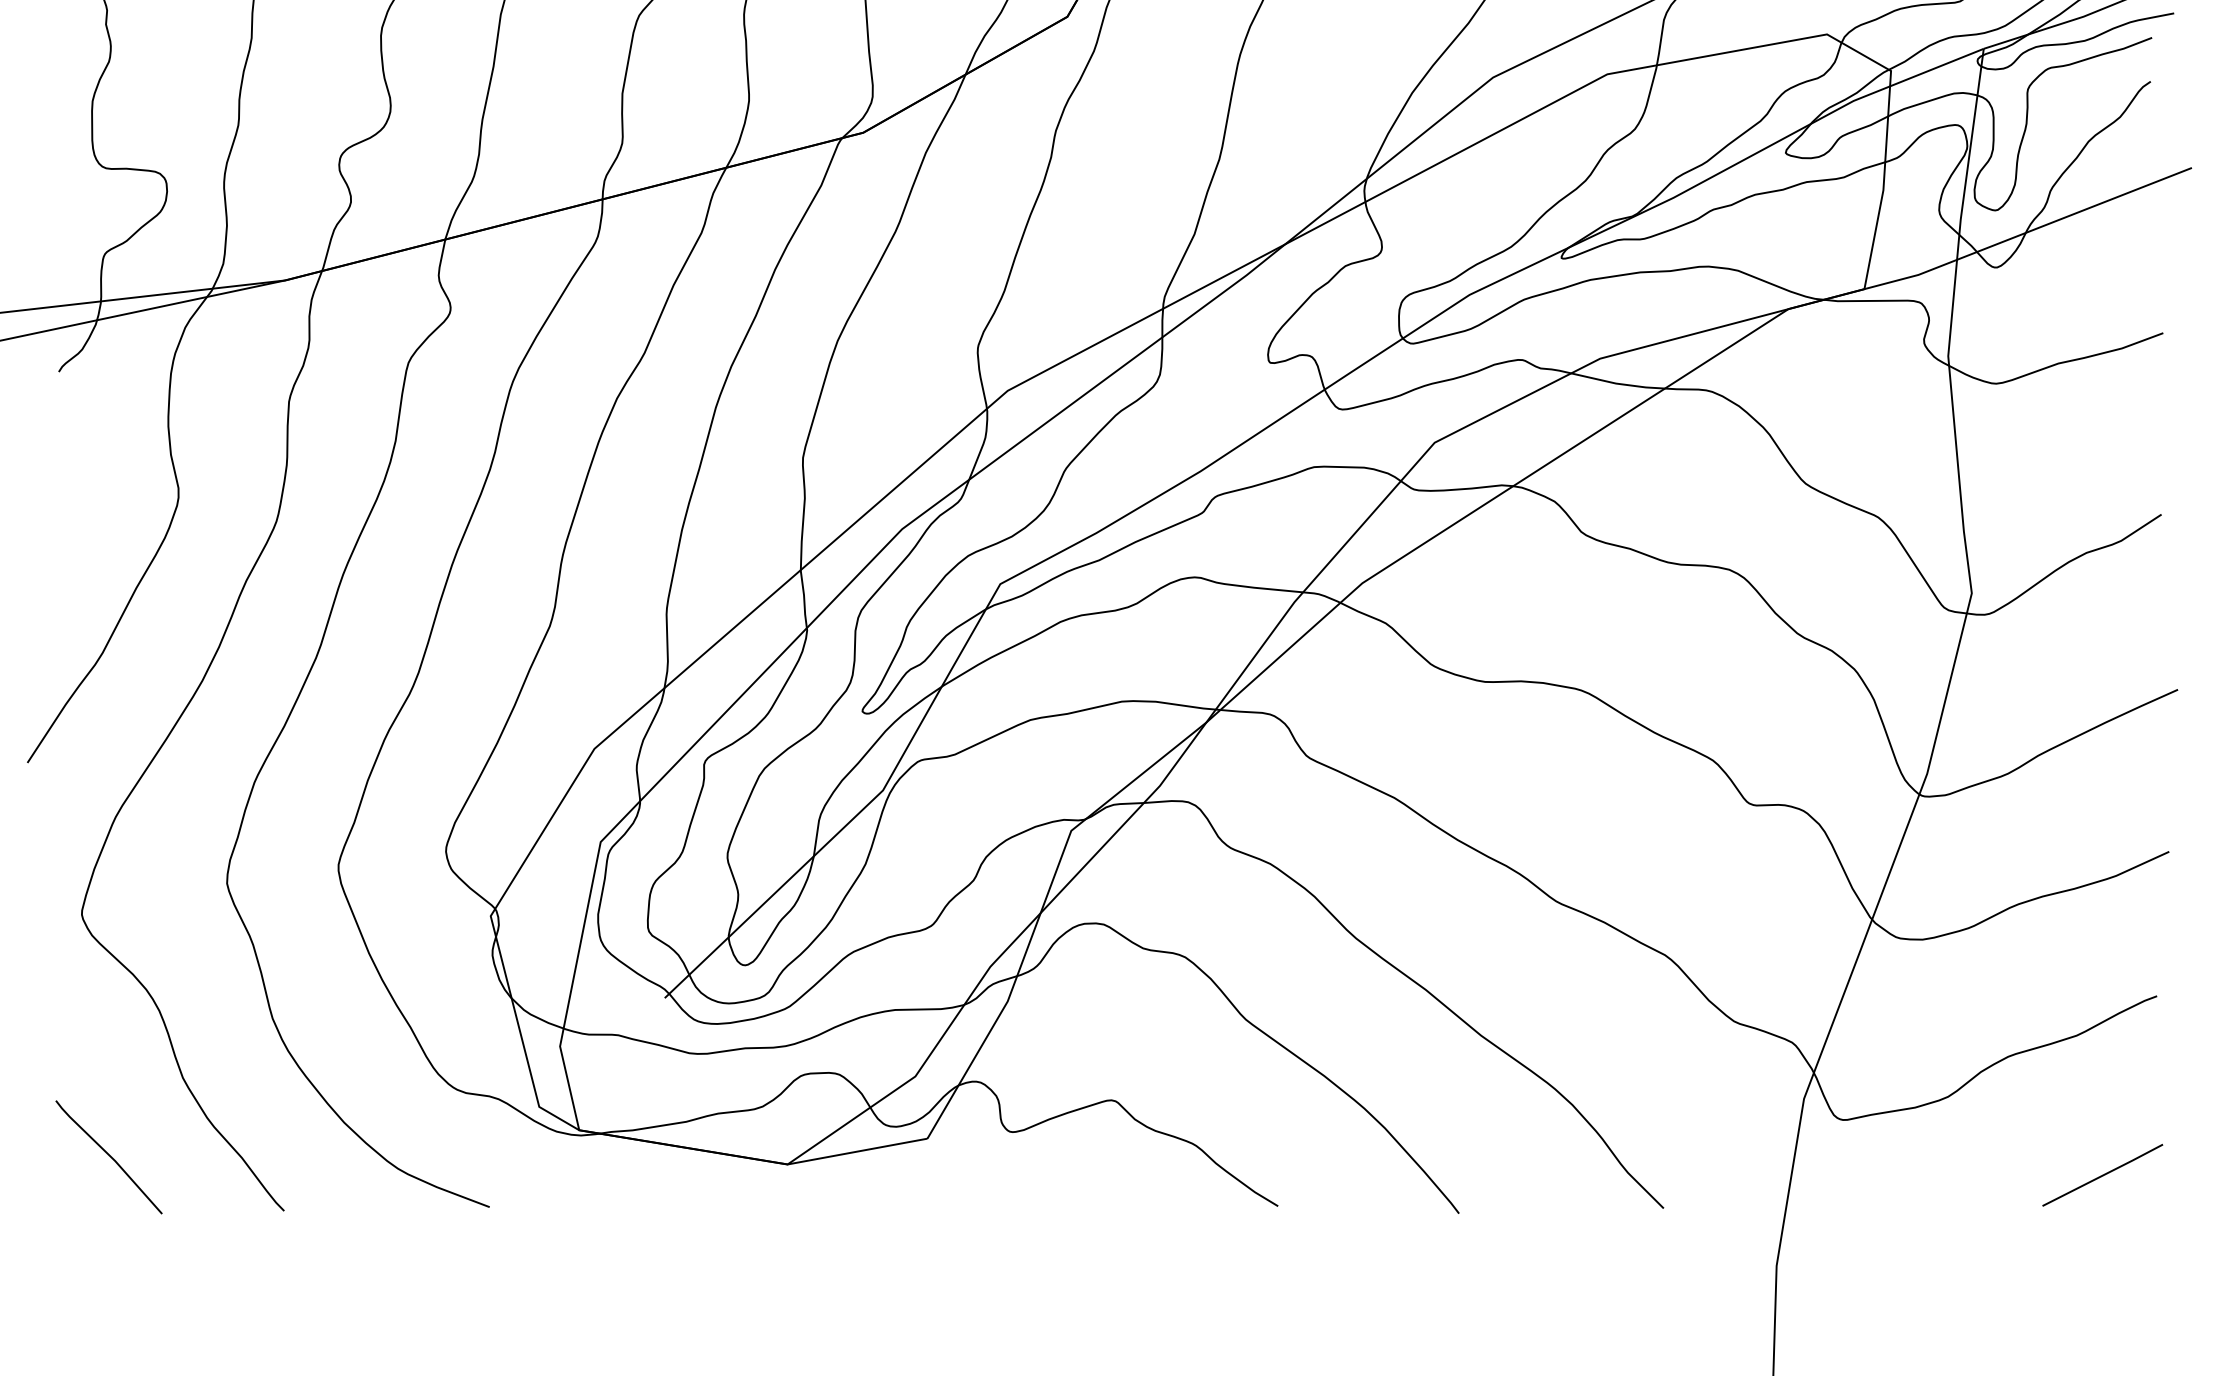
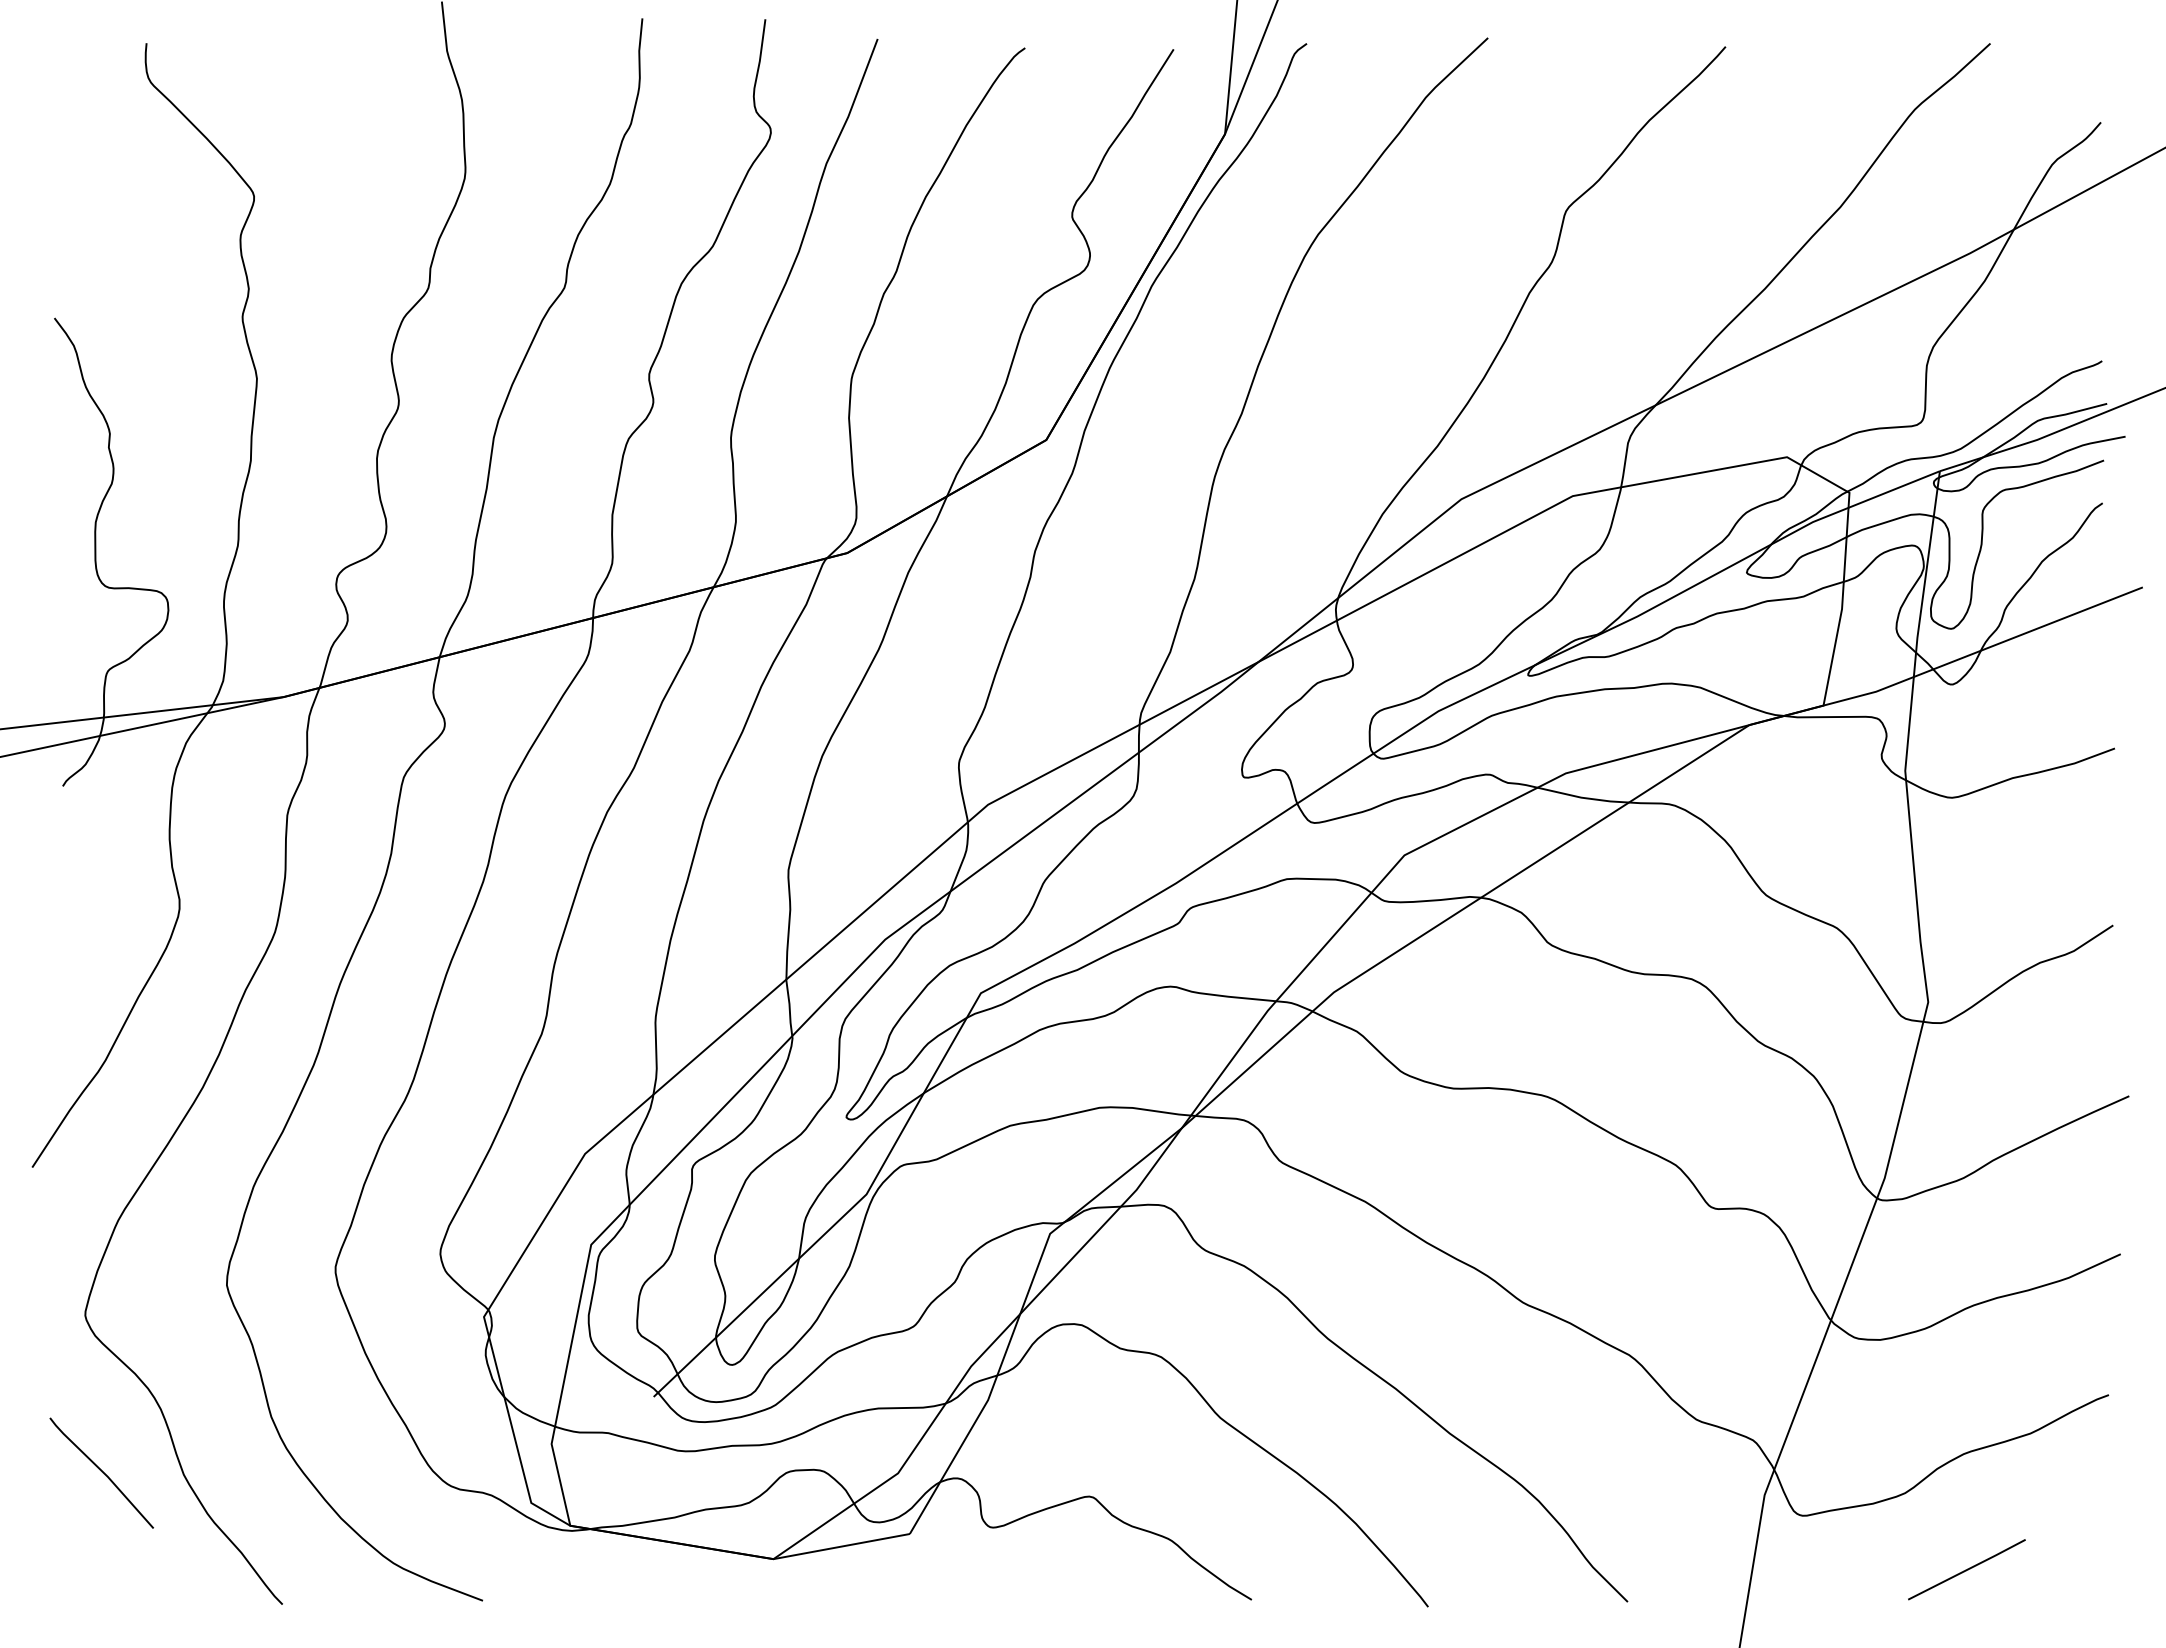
line: (108, 1156) -> (101, 1472), moved
line: (2102, 1175) -> (1966, 1569), moved

